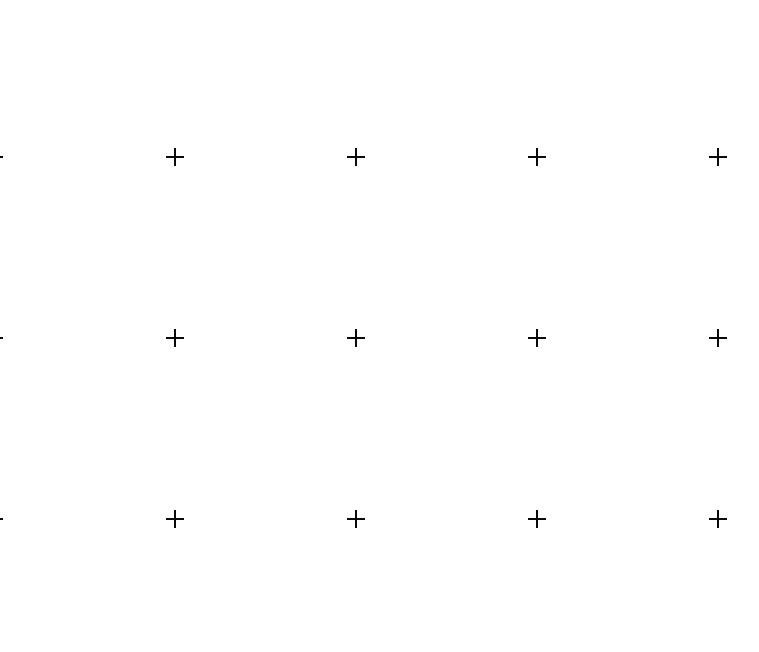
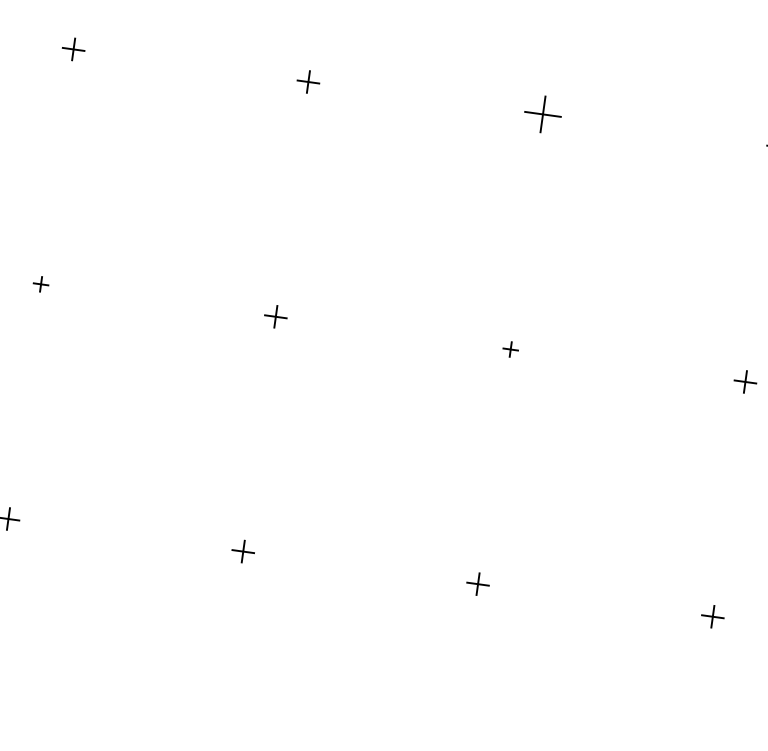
part: (536, 156) -> (543, 114), size x1.6
part: (174, 337) -> (40, 283), size x0.7
part: (536, 337) -> (510, 349), size x0.7

